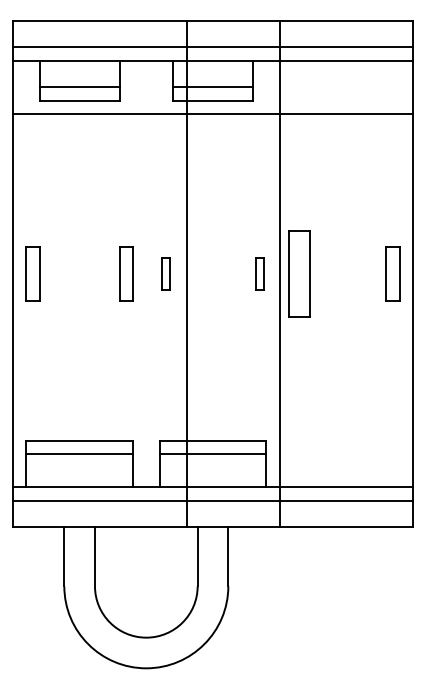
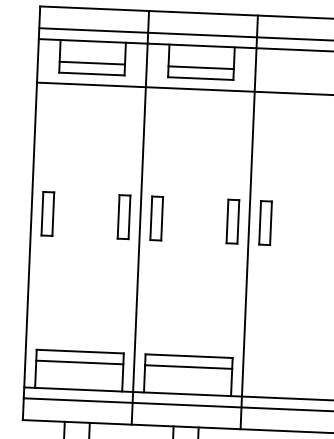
part: (166, 273) -> (156, 218), size x1.67
line: (187, 273) -> (140, 217), moved
part: (259, 273) -> (232, 221), size x1.67
part: (299, 273) -> (265, 222), size x0.62

